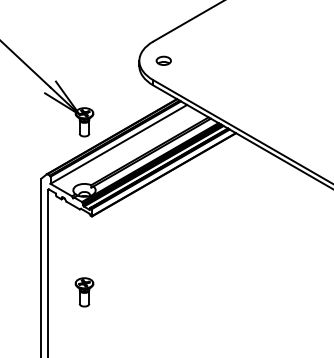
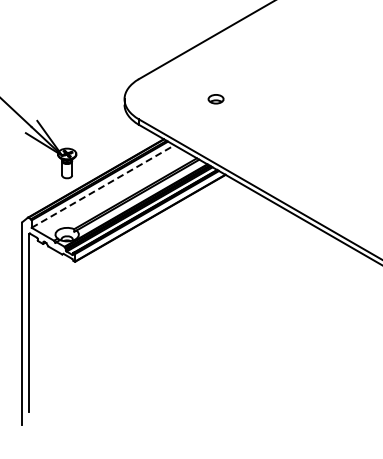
part: (163, 61) -> (215, 99), moved
line: (119, 144) -> (103, 186), solid -> dashed
part: (84, 291) -> (67, 340), removed

